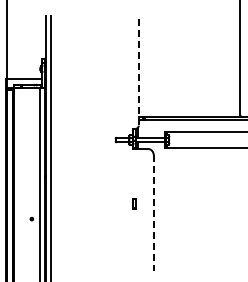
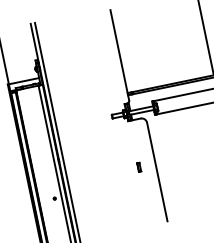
line: (138, 73) -> (119, 56), dashed -> solid
line: (153, 213) -> (157, 172), dashed -> solid

